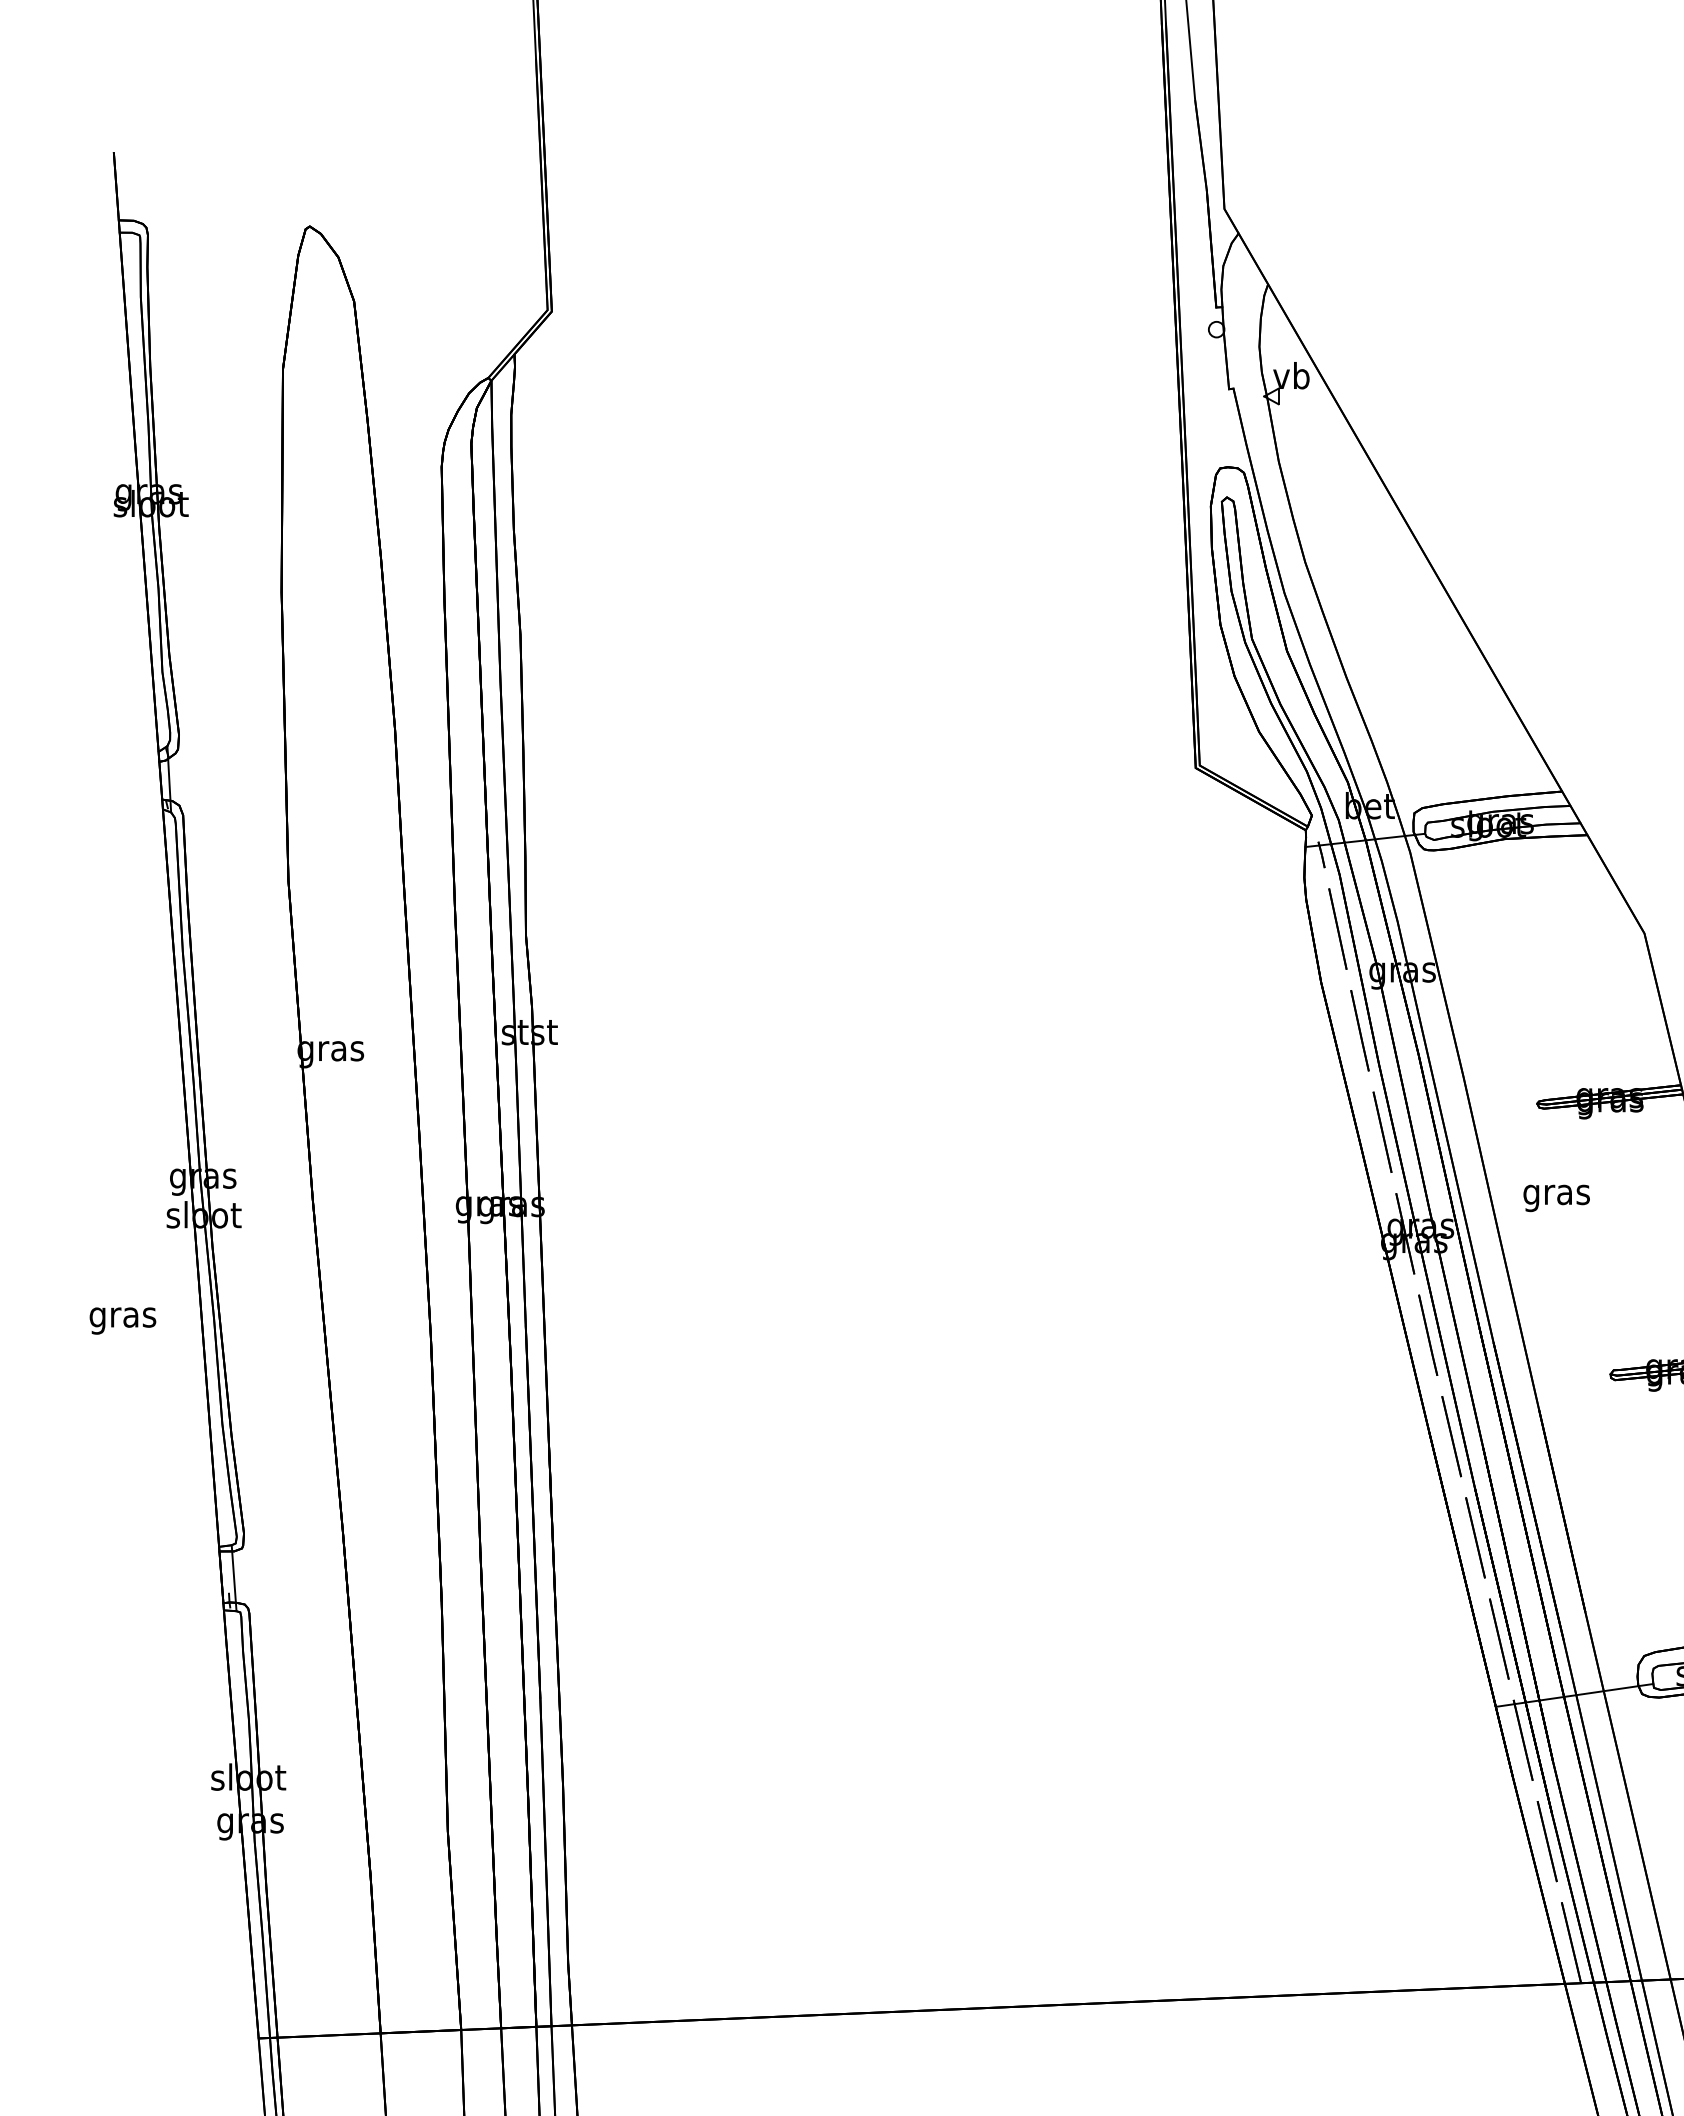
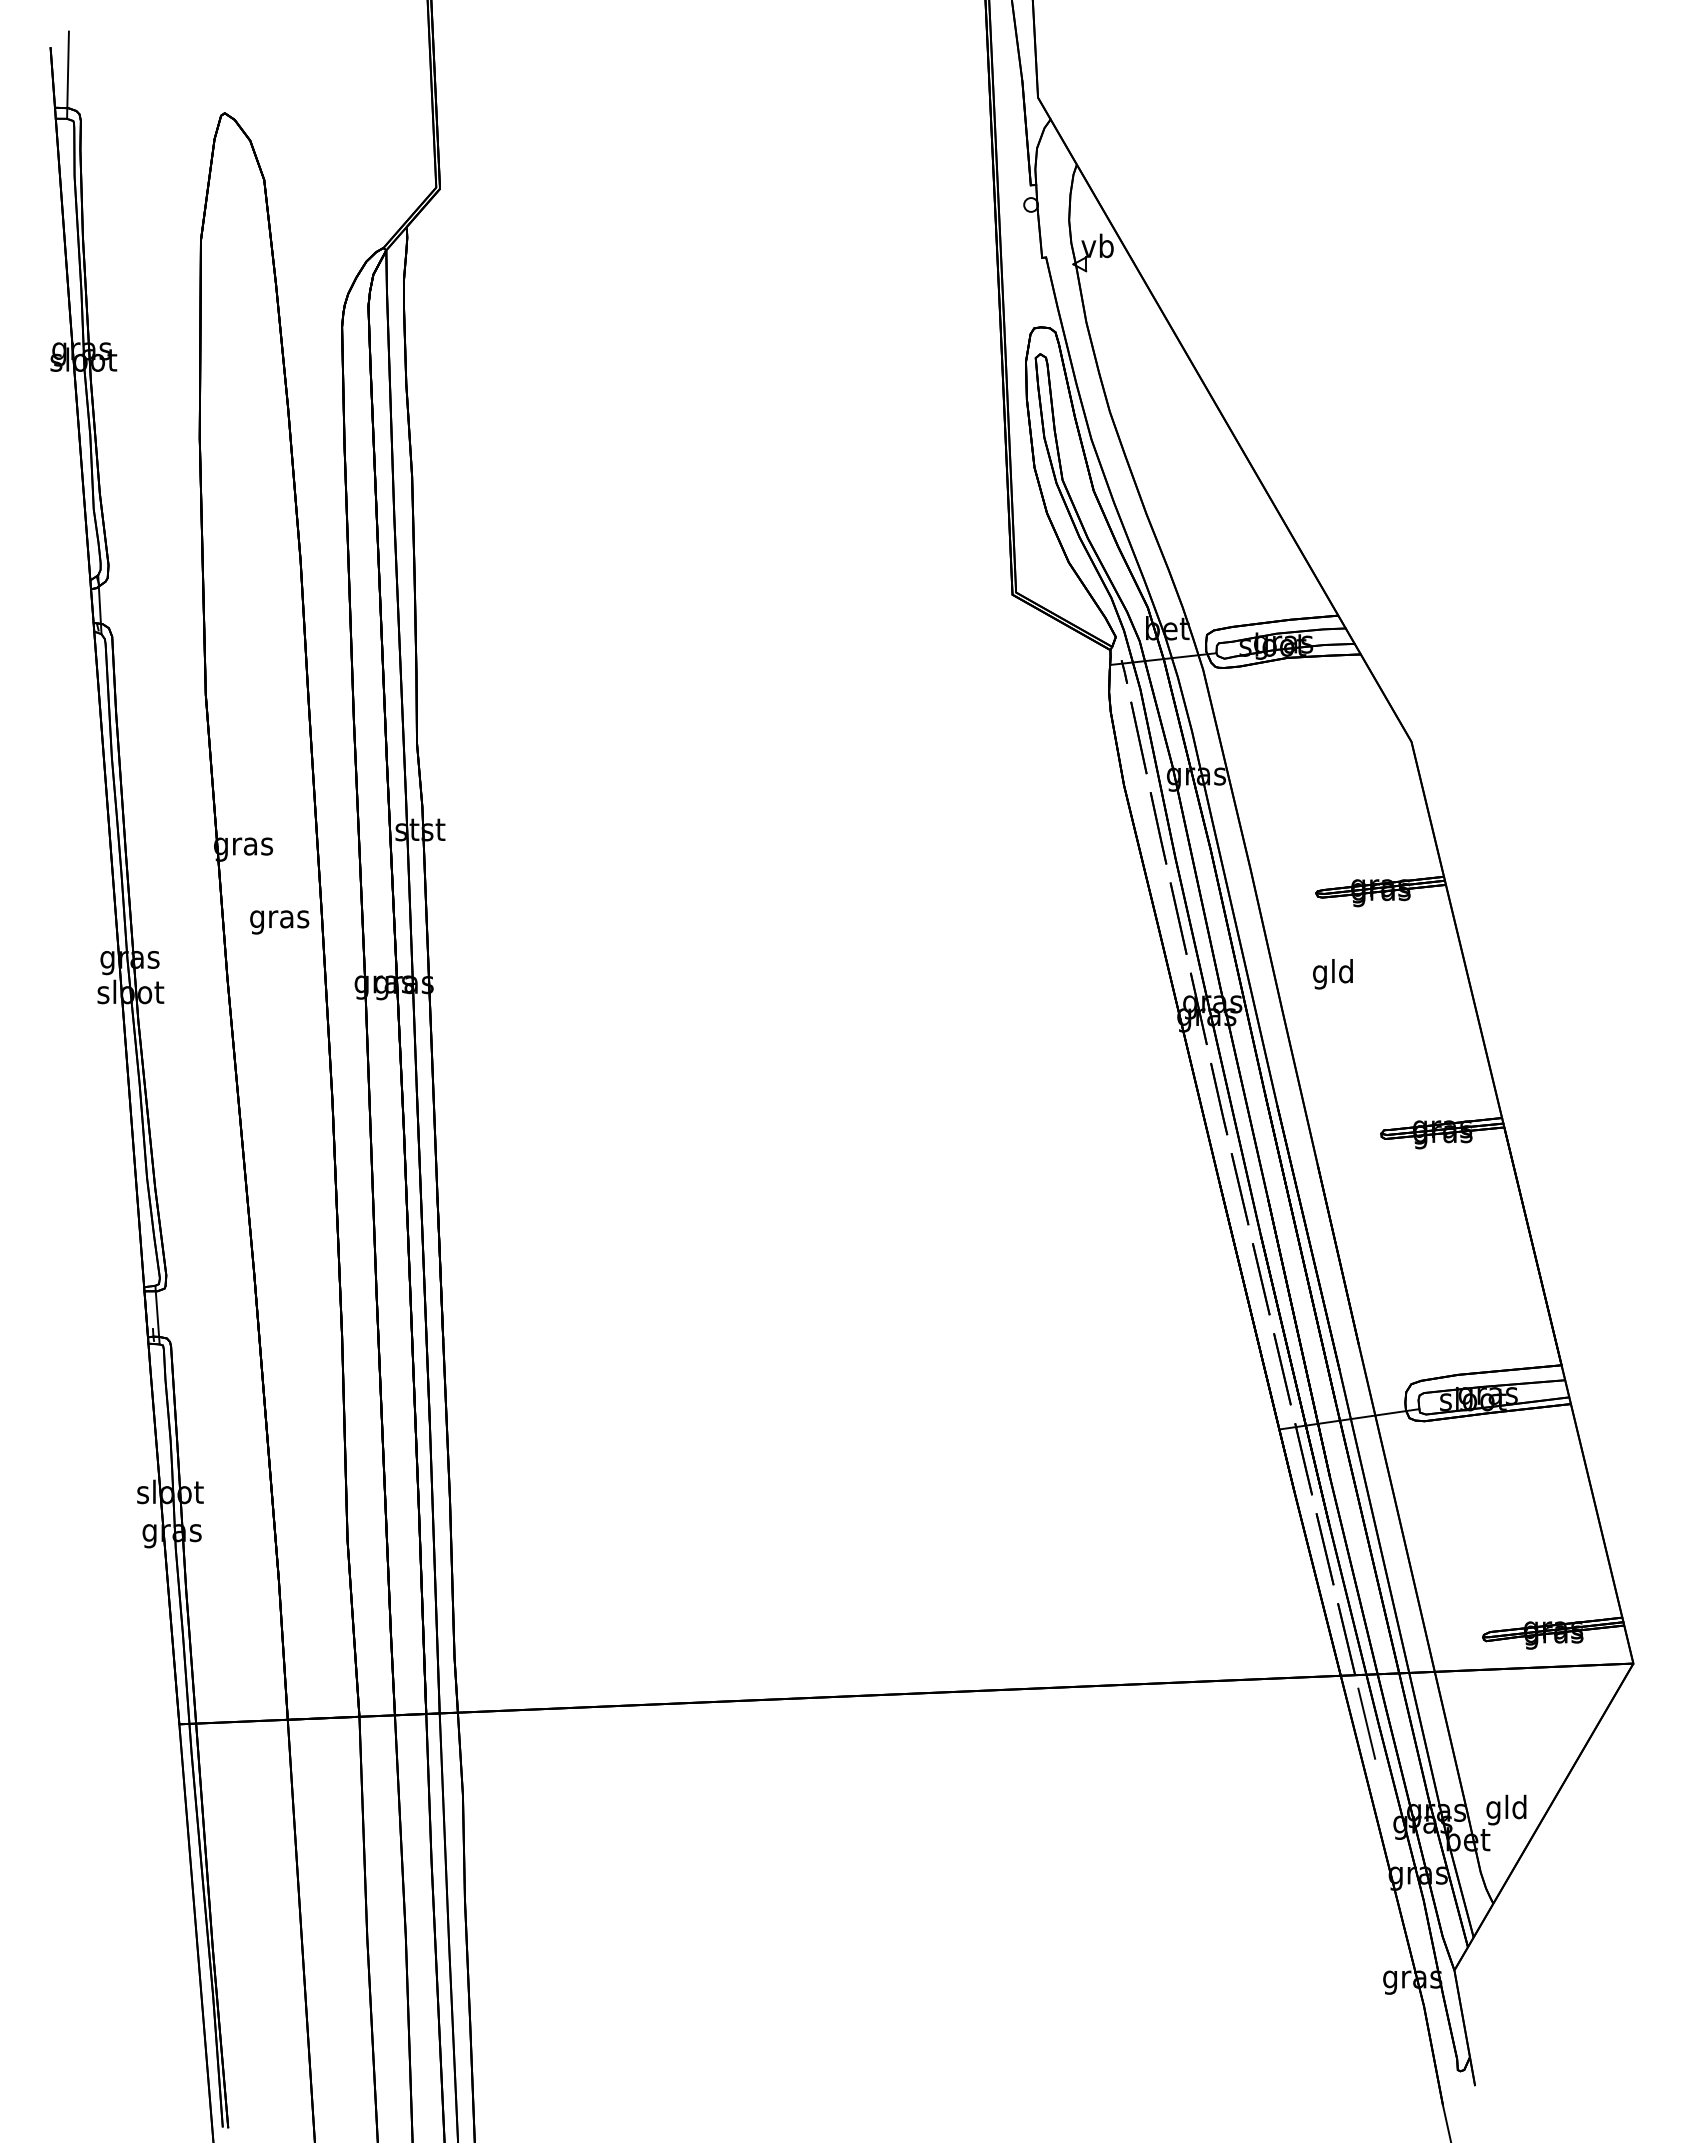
line: (132, 182) -> (67, 74), added
text: (1556, 1195) -> (1333, 974), gras -> gld
text: (122, 1321) -> (279, 922), moved
line: (1593, 2037) -> (1366, 1723), added

